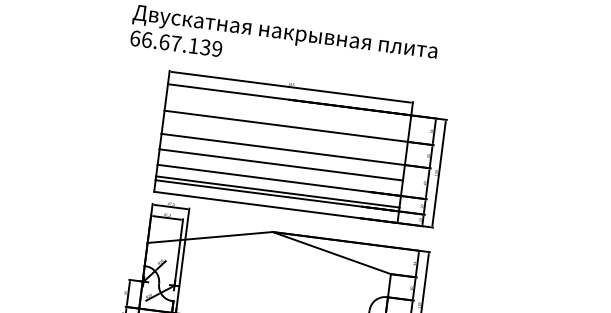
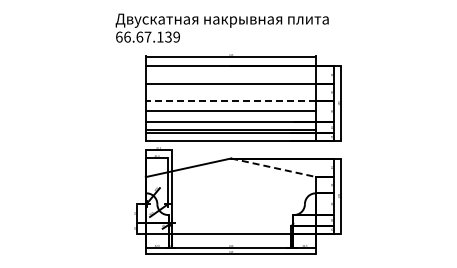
line: (282, 149) -> (230, 100), solid -> dashed
line: (331, 252) -> (273, 167), solid -> dashed

